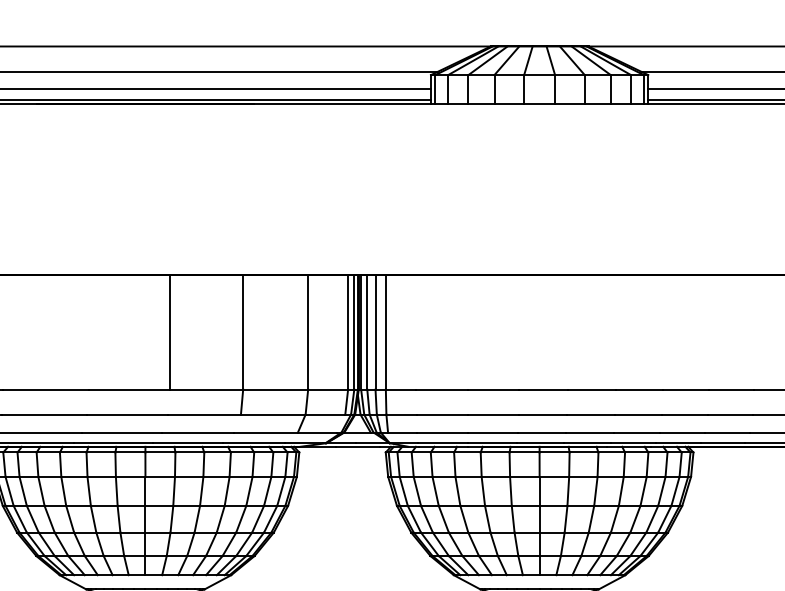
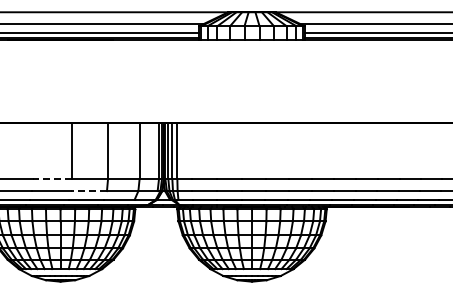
line: (128, 388) -> (52, 178), solid -> dashed
line: (204, 415) -> (89, 191), solid -> dashed

